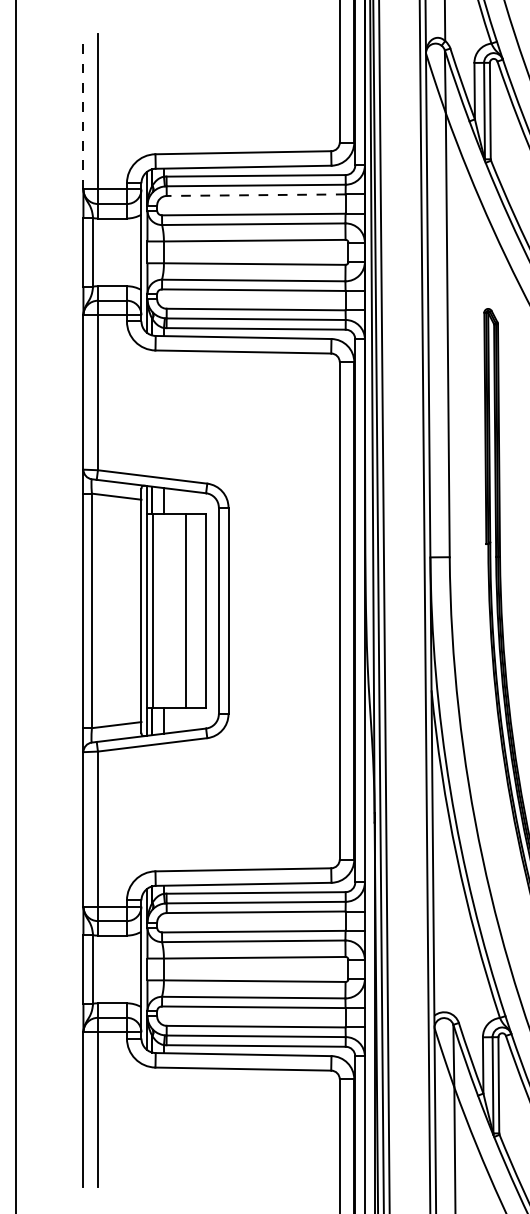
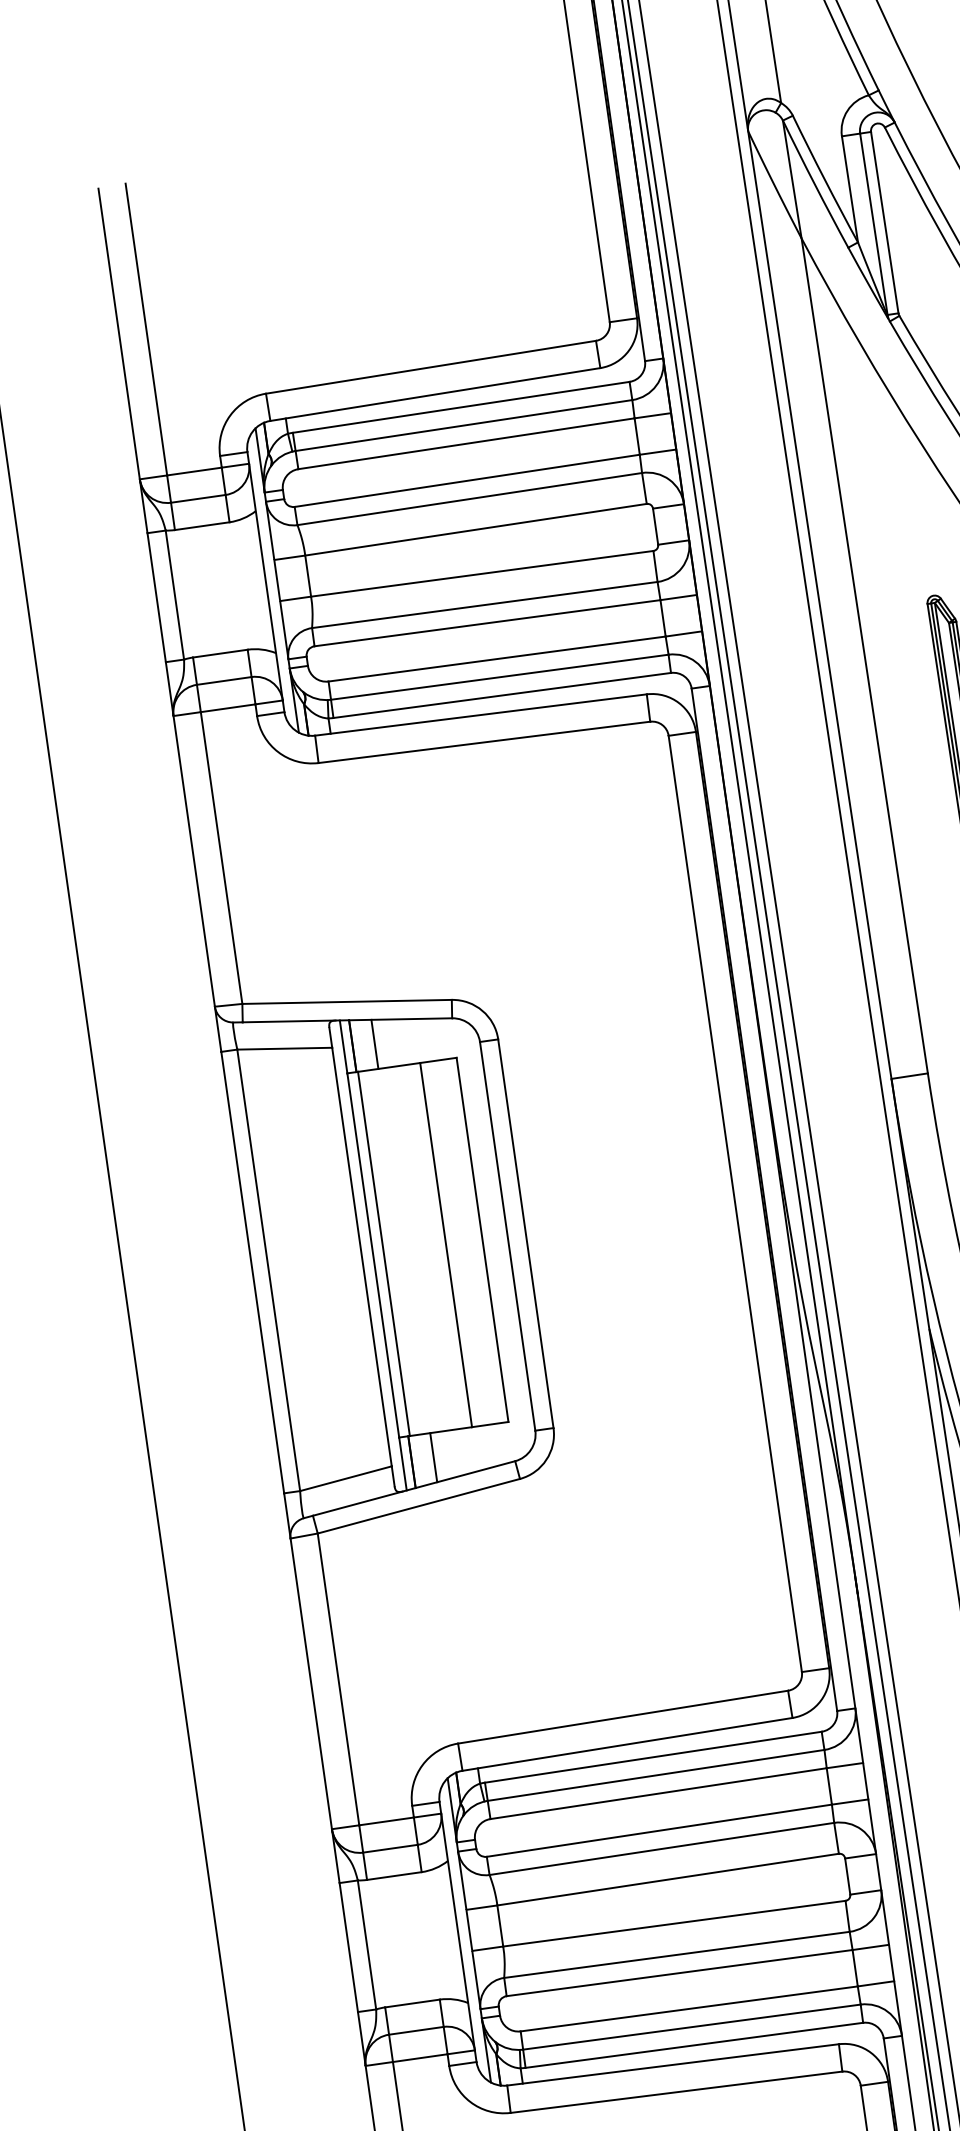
line: (83, 111) -> (119, 332), dashed -> solid
line: (255, 195) -> (465, 444), dashed -> solid

